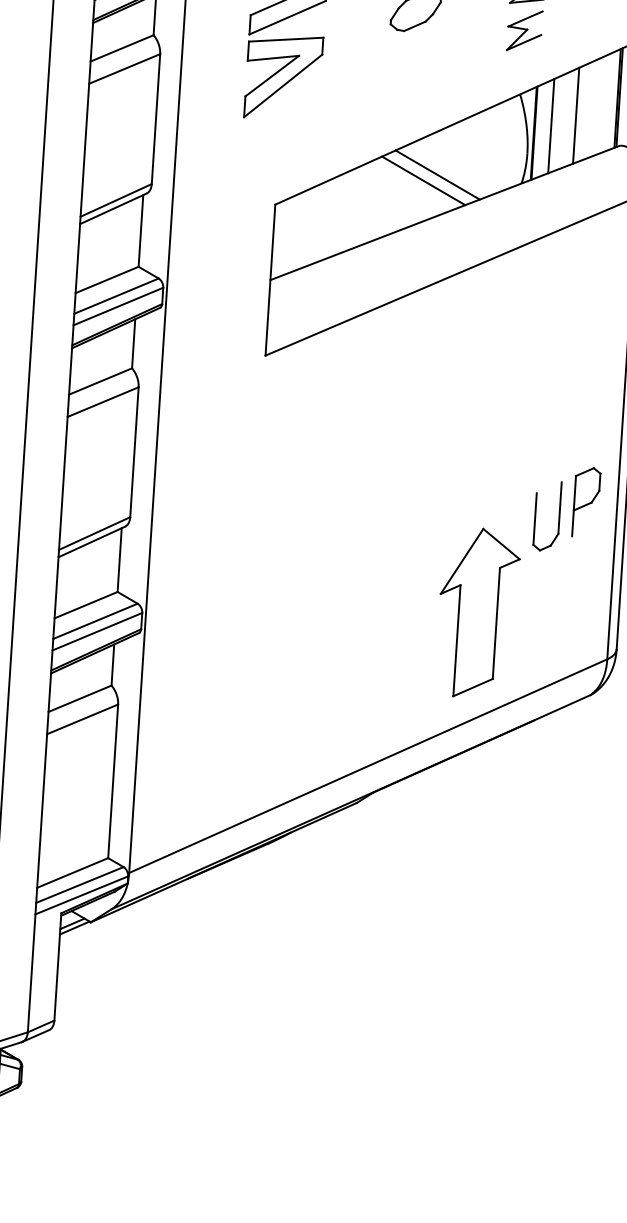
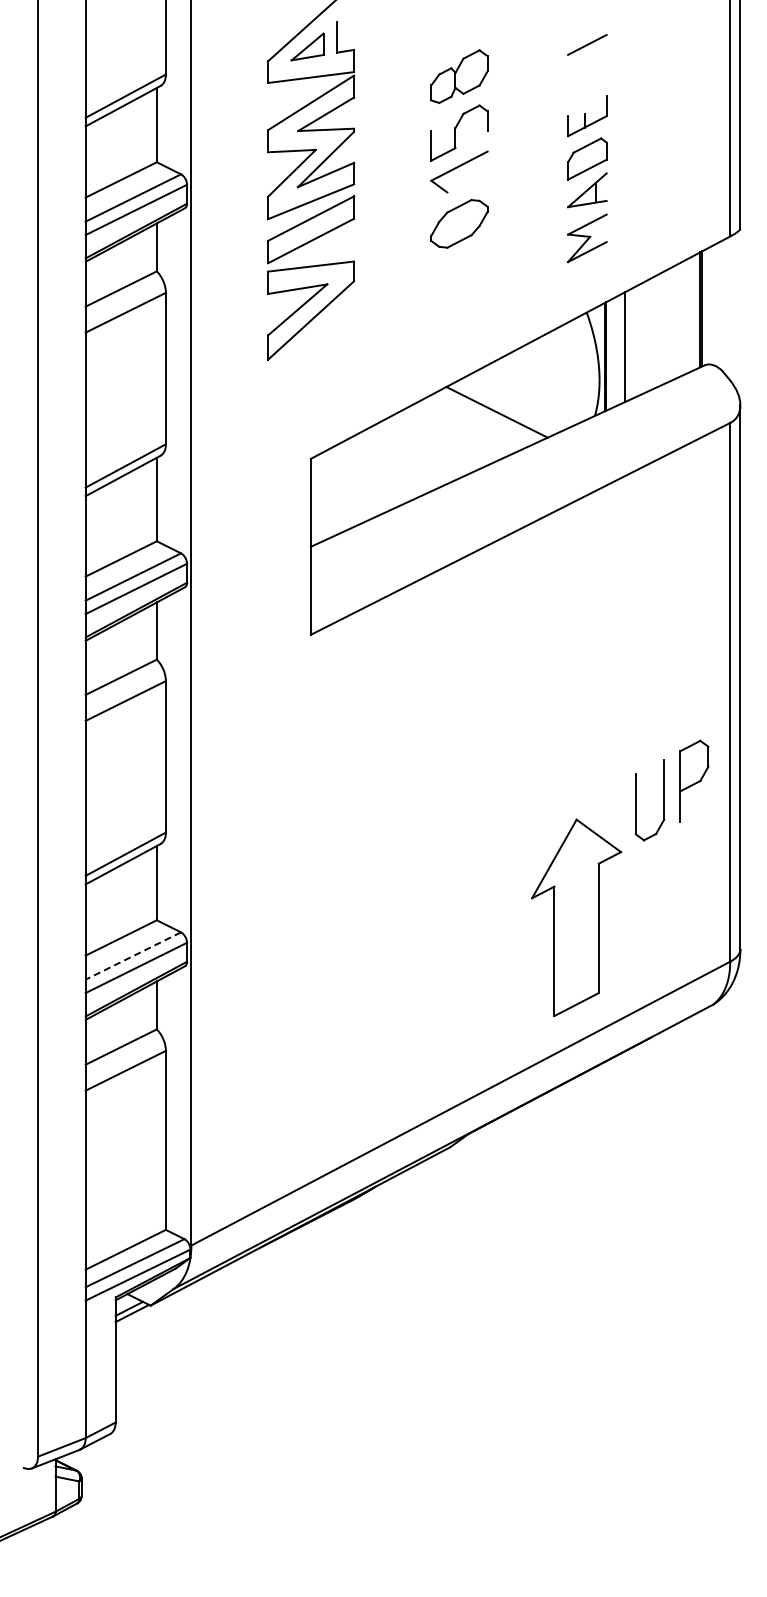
line: (576, 116) -> (653, 333), removed
line: (423, 181) -> (481, 420), removed
line: (94, 621) -> (132, 956), solid -> dashed

